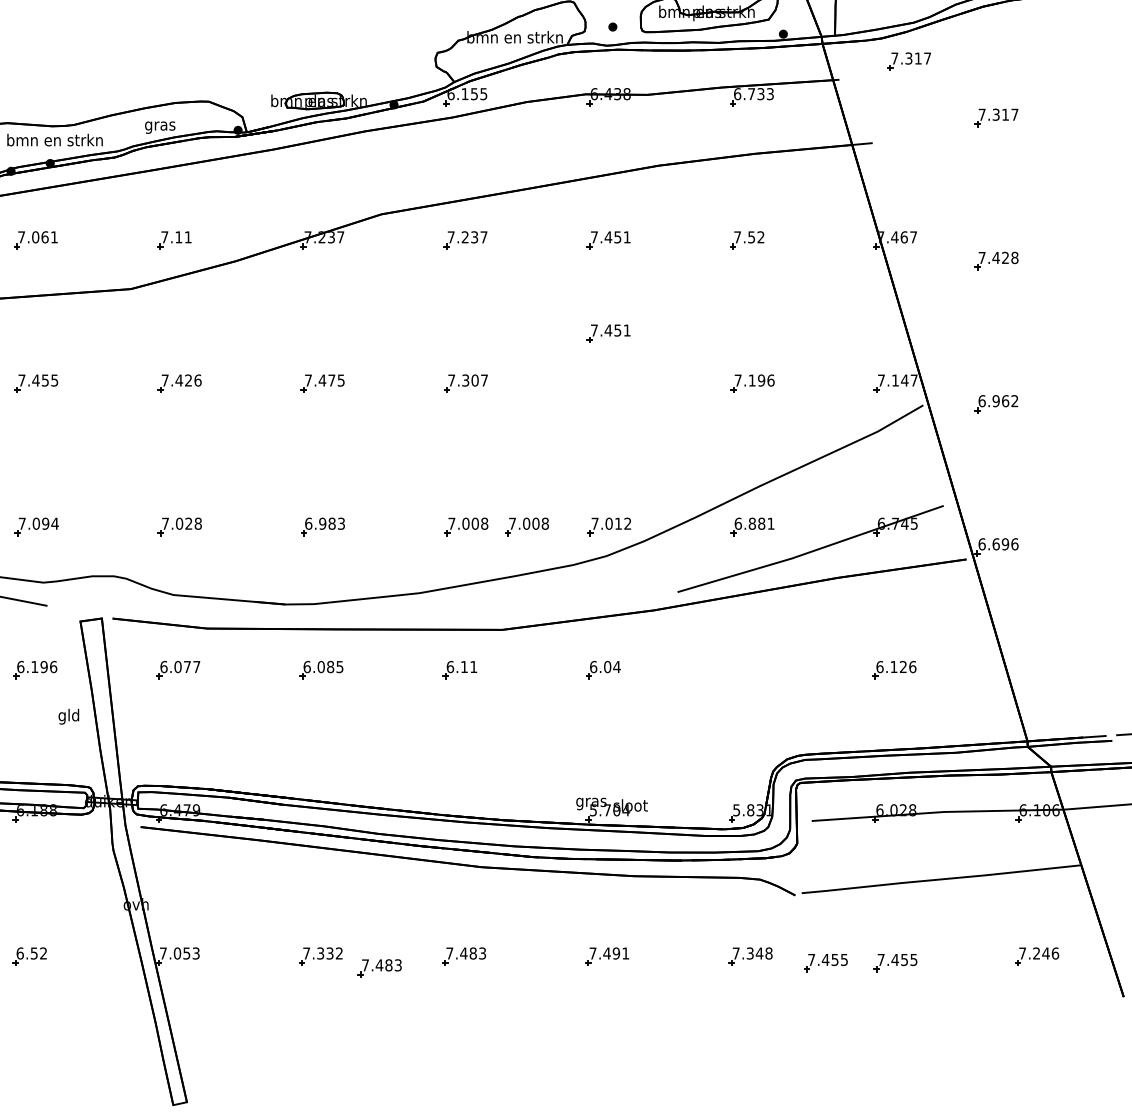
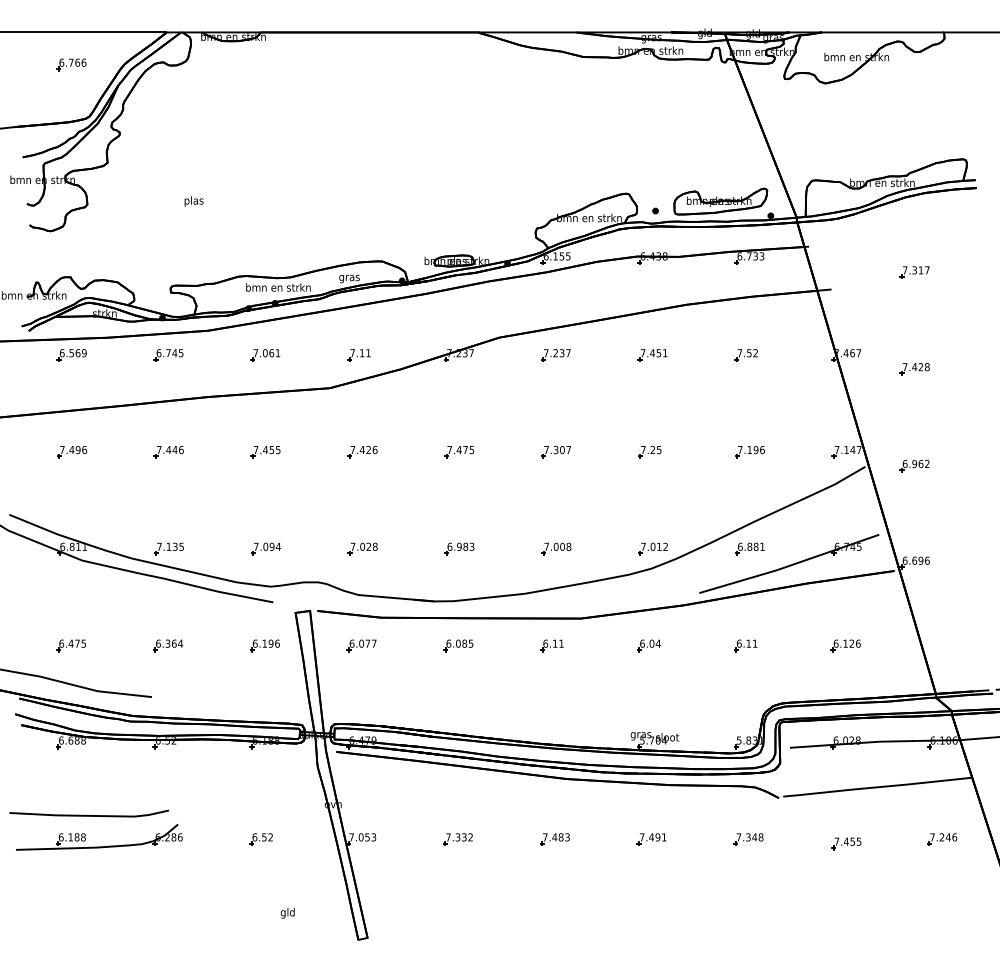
part: (908, 61) -> (855, 234), removed
part: (608, 333) -> (652, 418), removed
part: (603, 384) -> (649, 452), added
part: (527, 526) -> (597, 548), removed
part: (745, 669) -> (745, 645), added
text: (68, 717) -> (287, 913), moved
part: (825, 962) -> (799, 843), removed
part: (379, 968) -> (497, 847), removed

